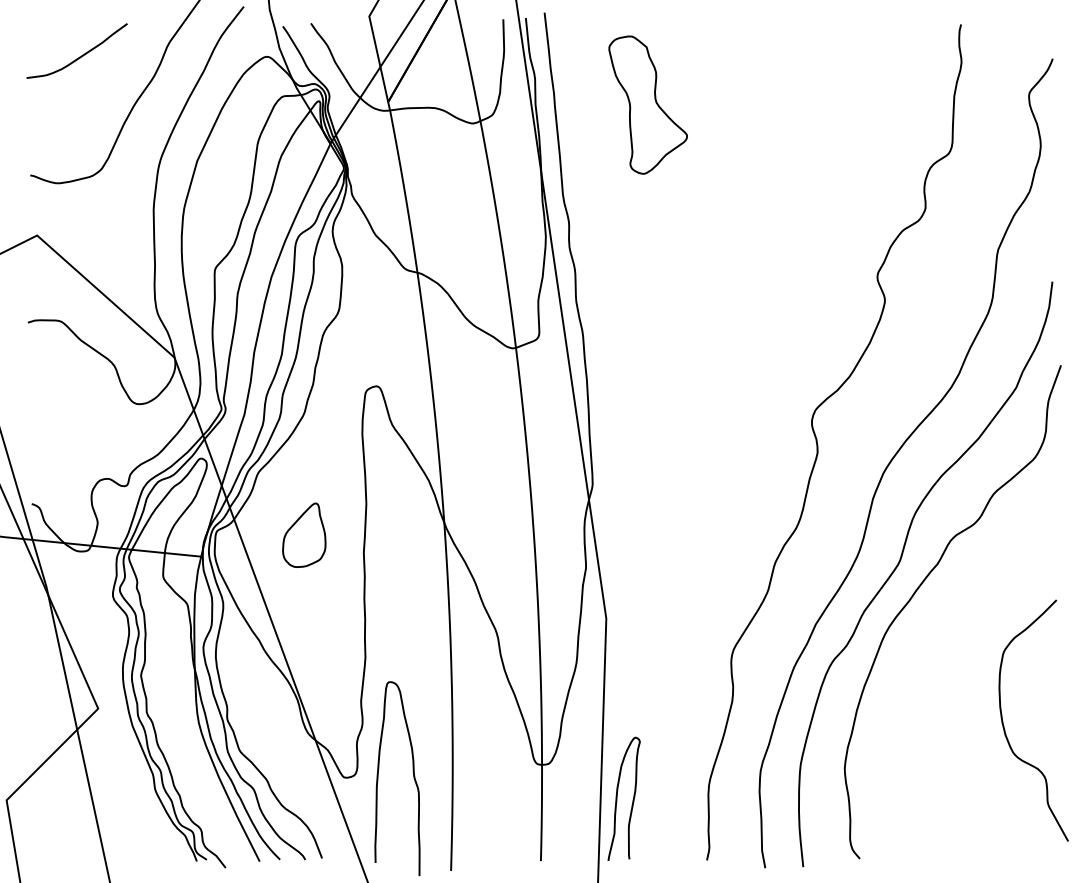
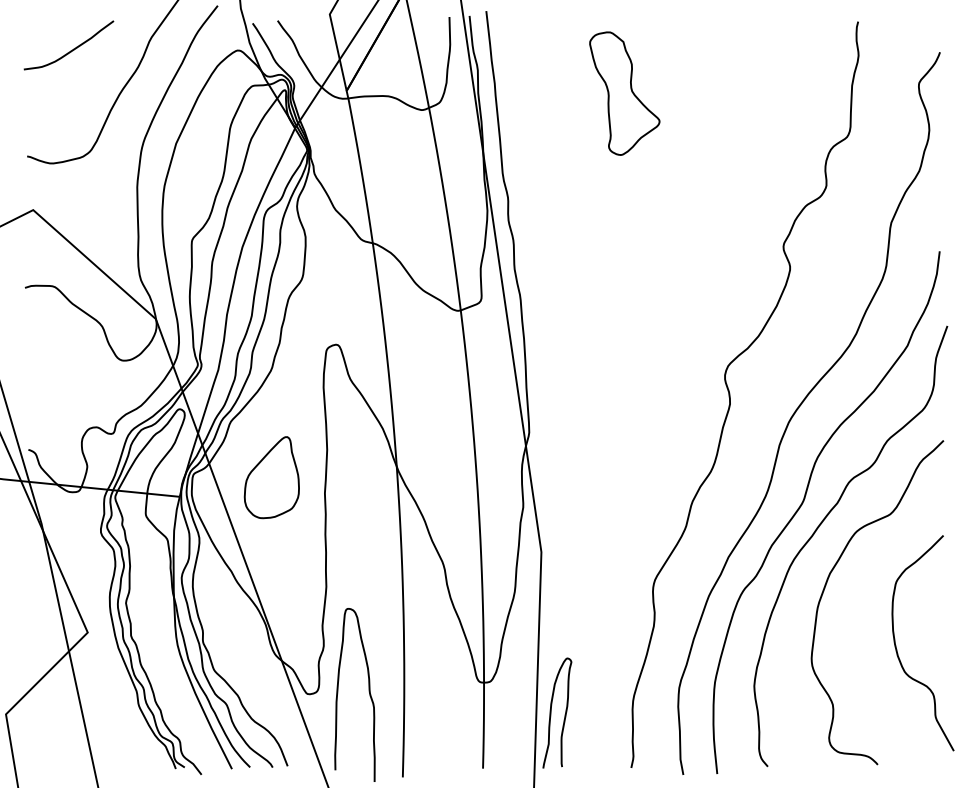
part: (647, 104) -> (624, 93), moved
part: (304, 535) -> (271, 477), size x1.43
curve: (926, 653) -> (827, 583), added

